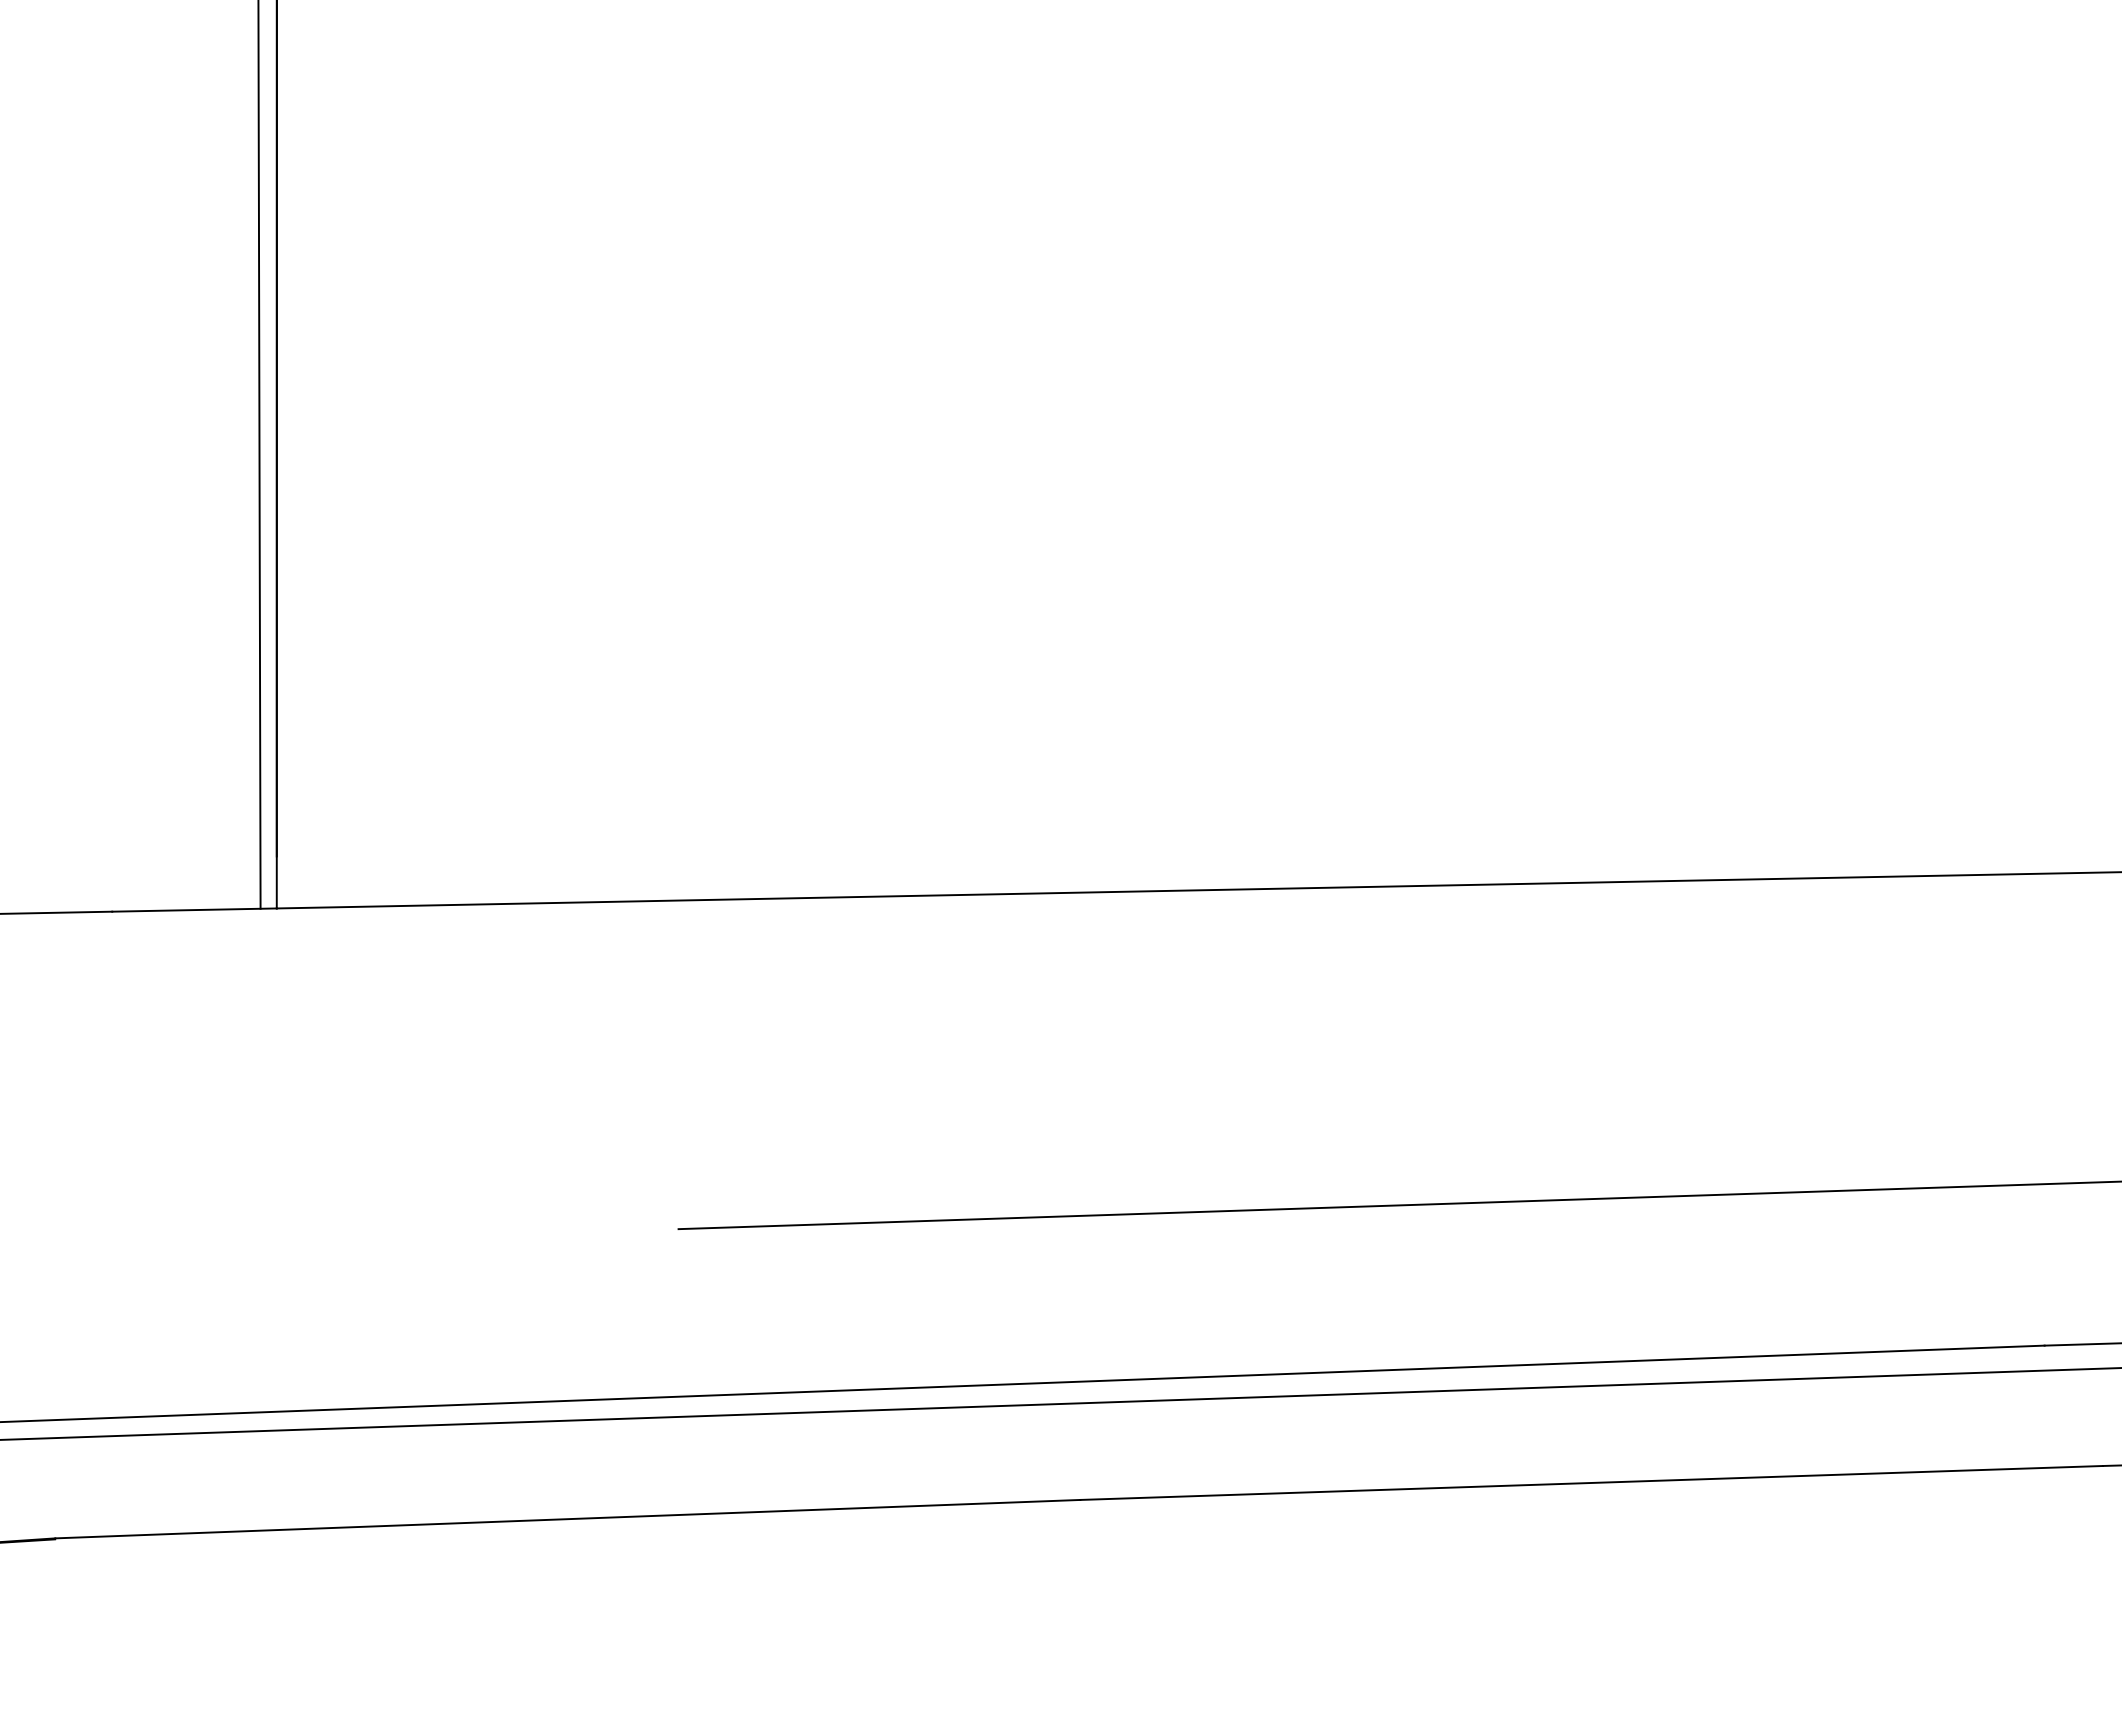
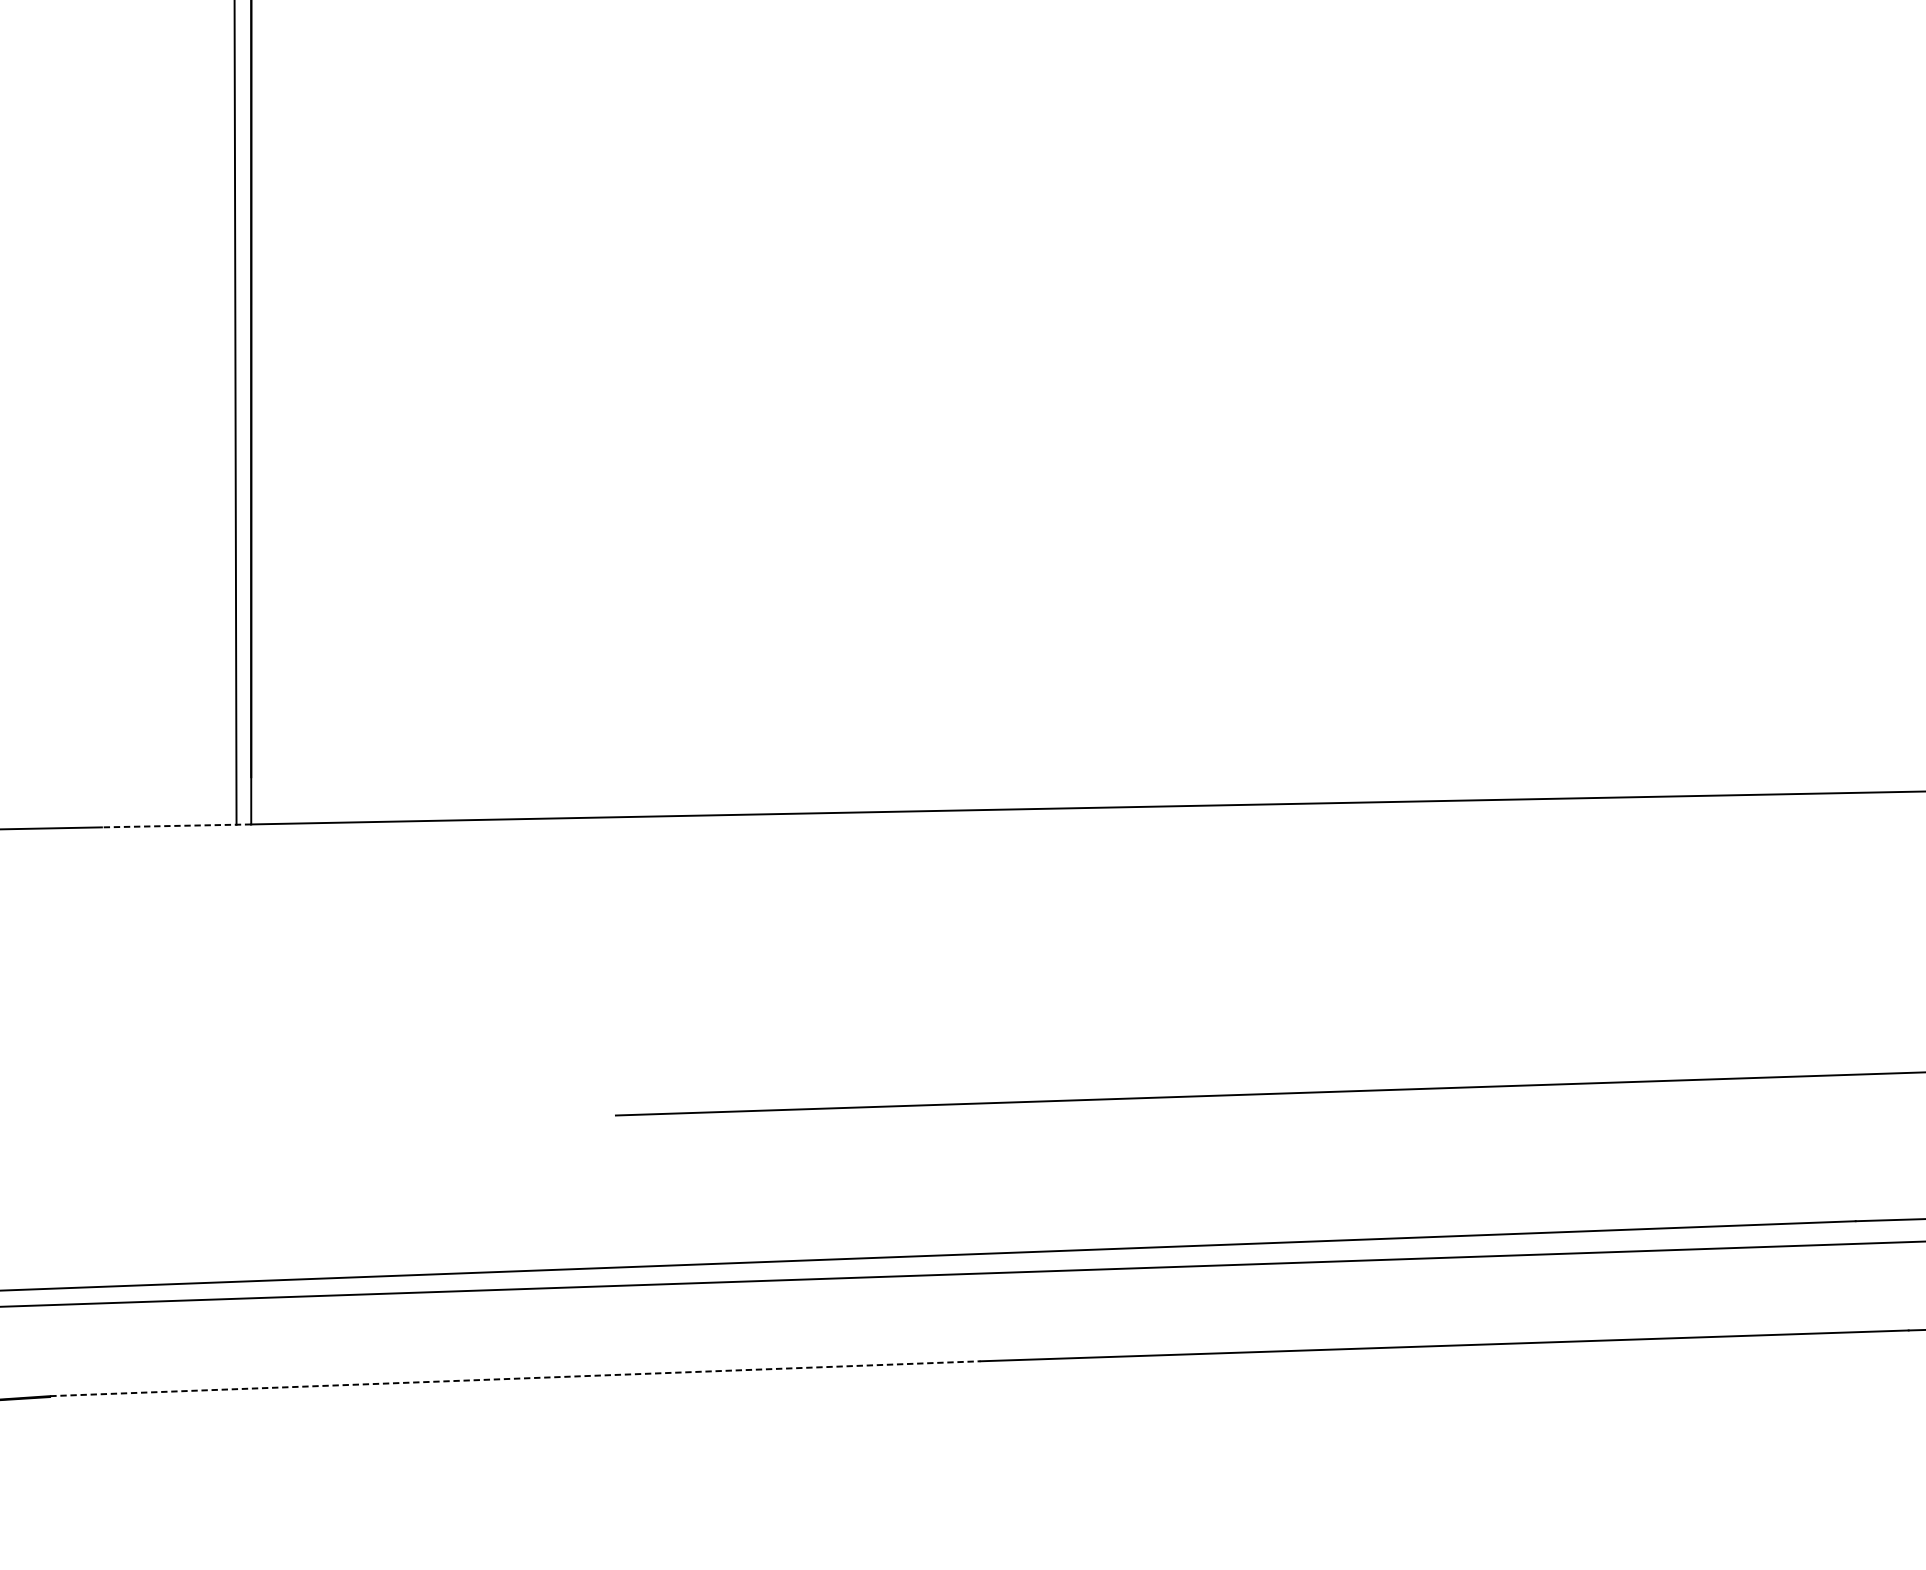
line: (194, 910) -> (176, 826), solid -> dashed
line: (567, 1519) -> (515, 1379), solid -> dashed

